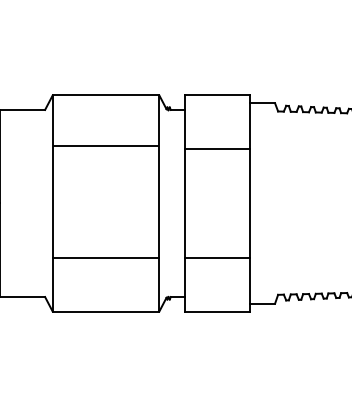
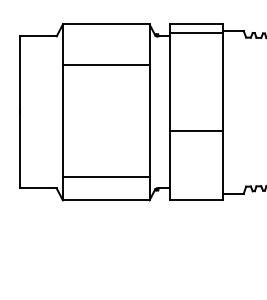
line: (217, 149) -> (196, 33), moved
line: (105, 257) -> (105, 176), moved
line: (217, 257) -> (196, 131), moved

